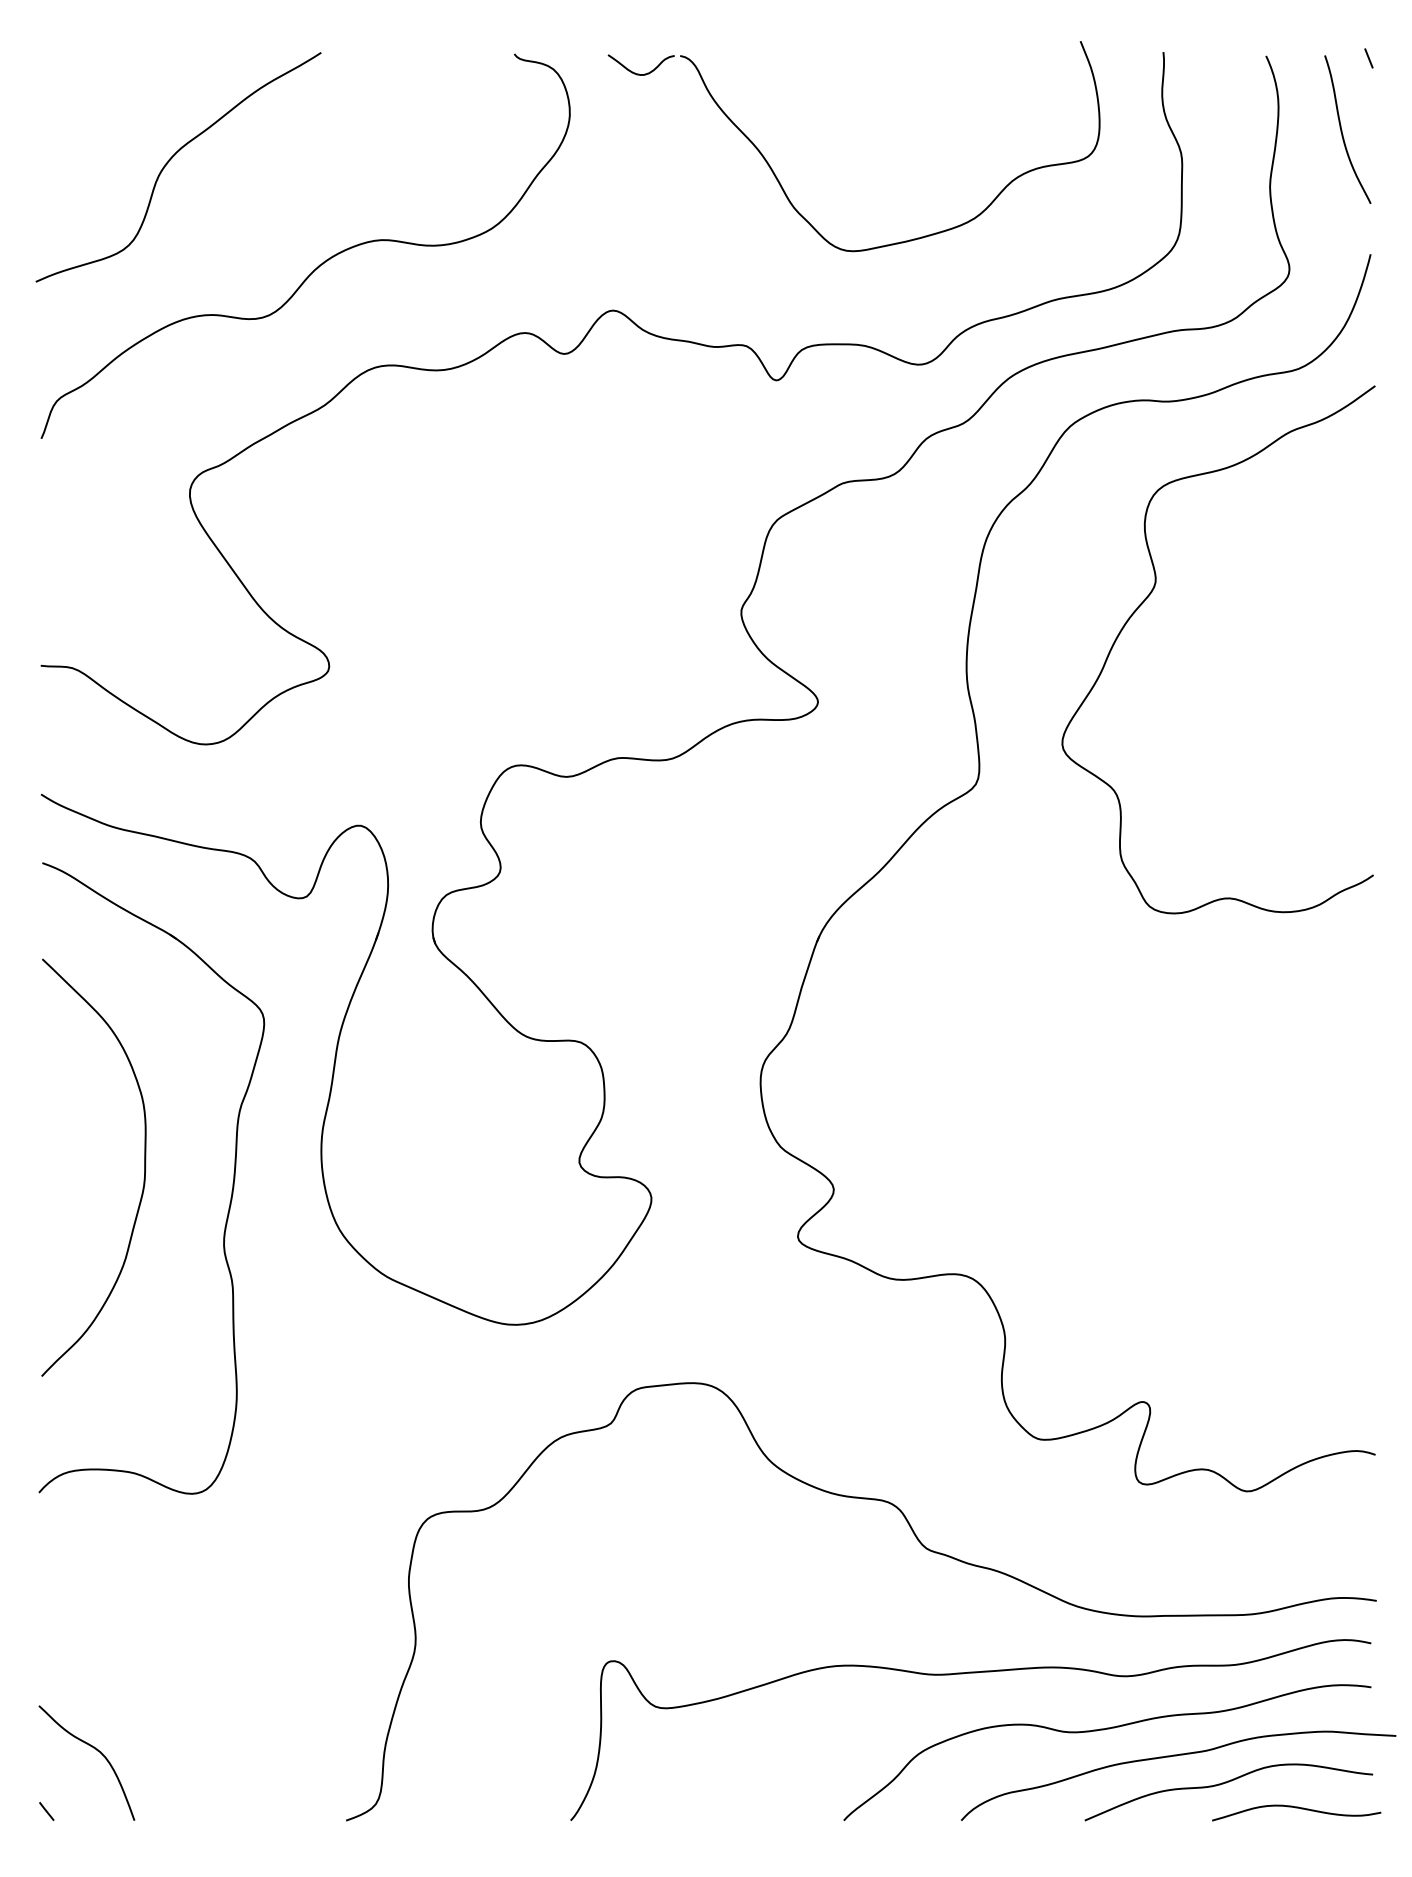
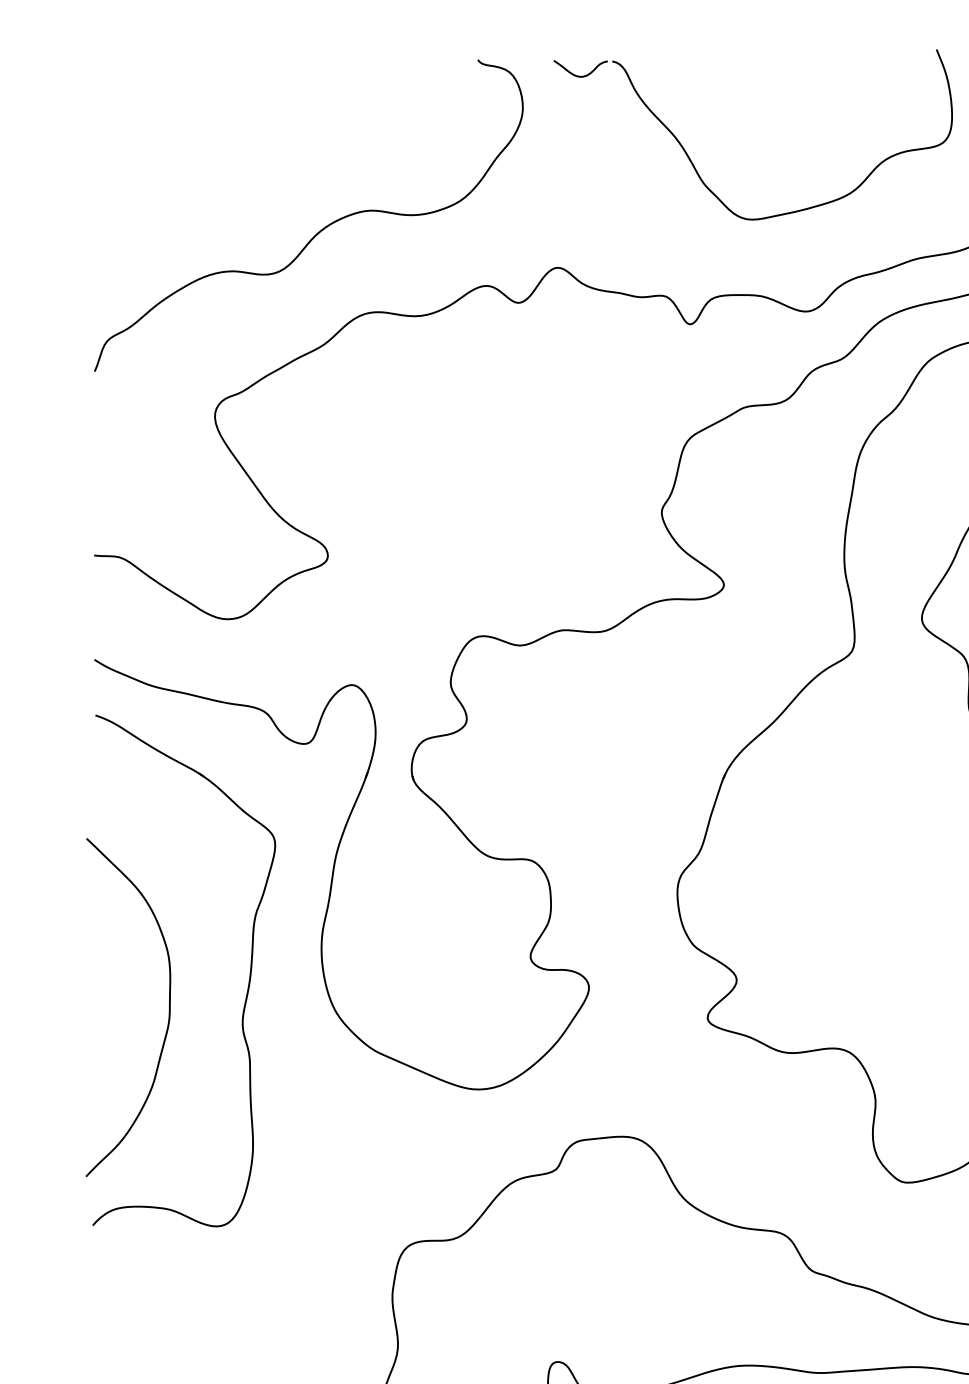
curve: (171, 159) -> (200, 145), removed
curve: (144, 1167) -> (169, 1007), moved

